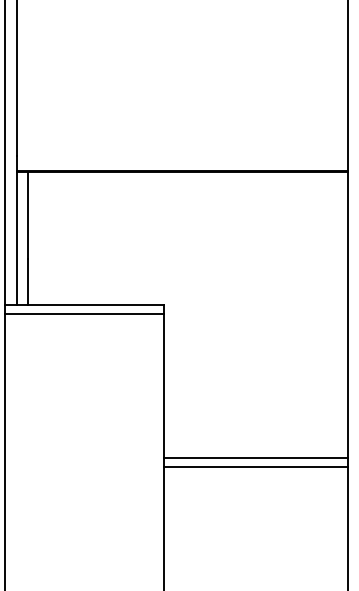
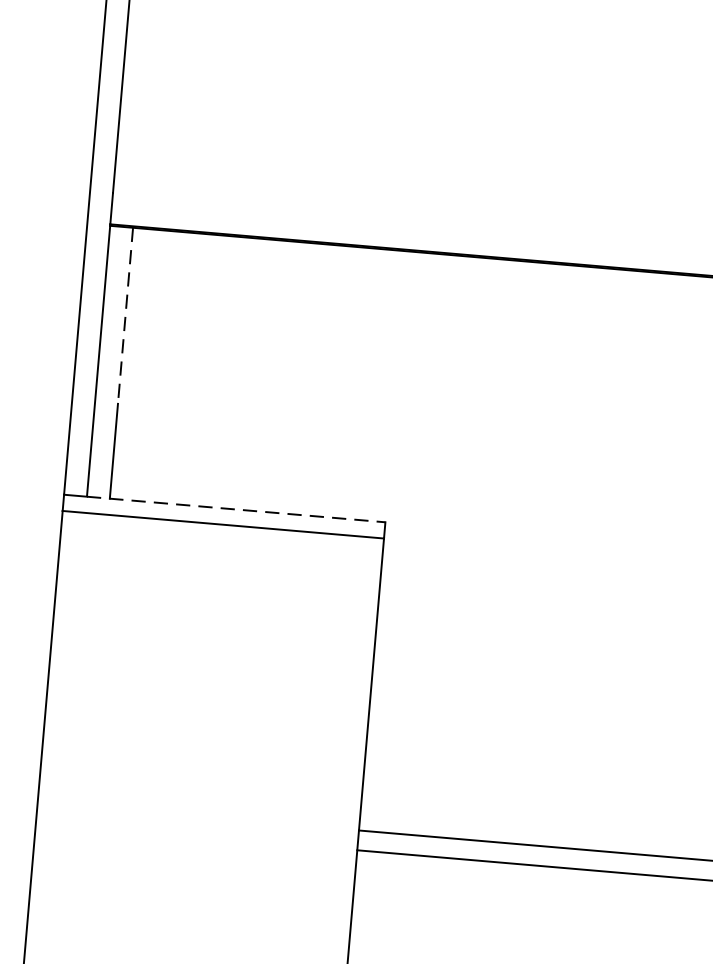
line: (27, 215) -> (124, 316), solid -> dashed
line: (90, 305) -> (236, 509), solid -> dashed

